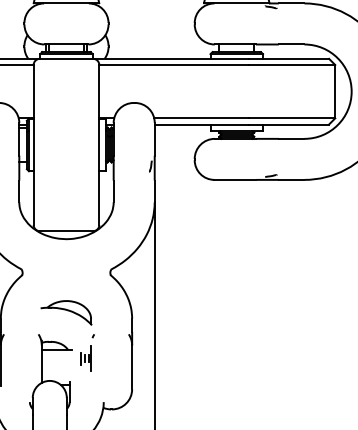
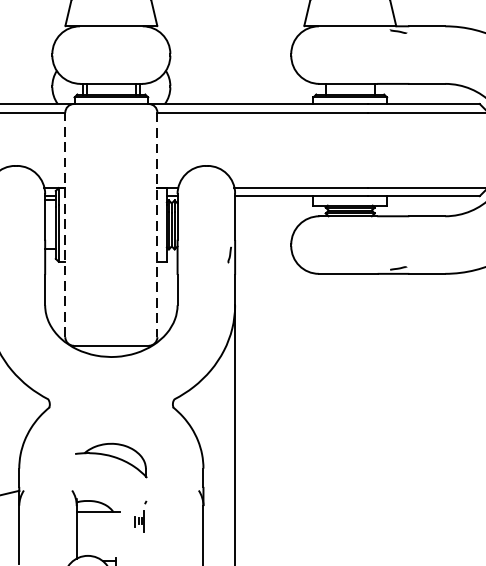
line: (33, 144) -> (65, 224), solid -> dashed
line: (99, 145) -> (157, 225), solid -> dashed
part: (87, 352) -> (140, 515), size x0.6

